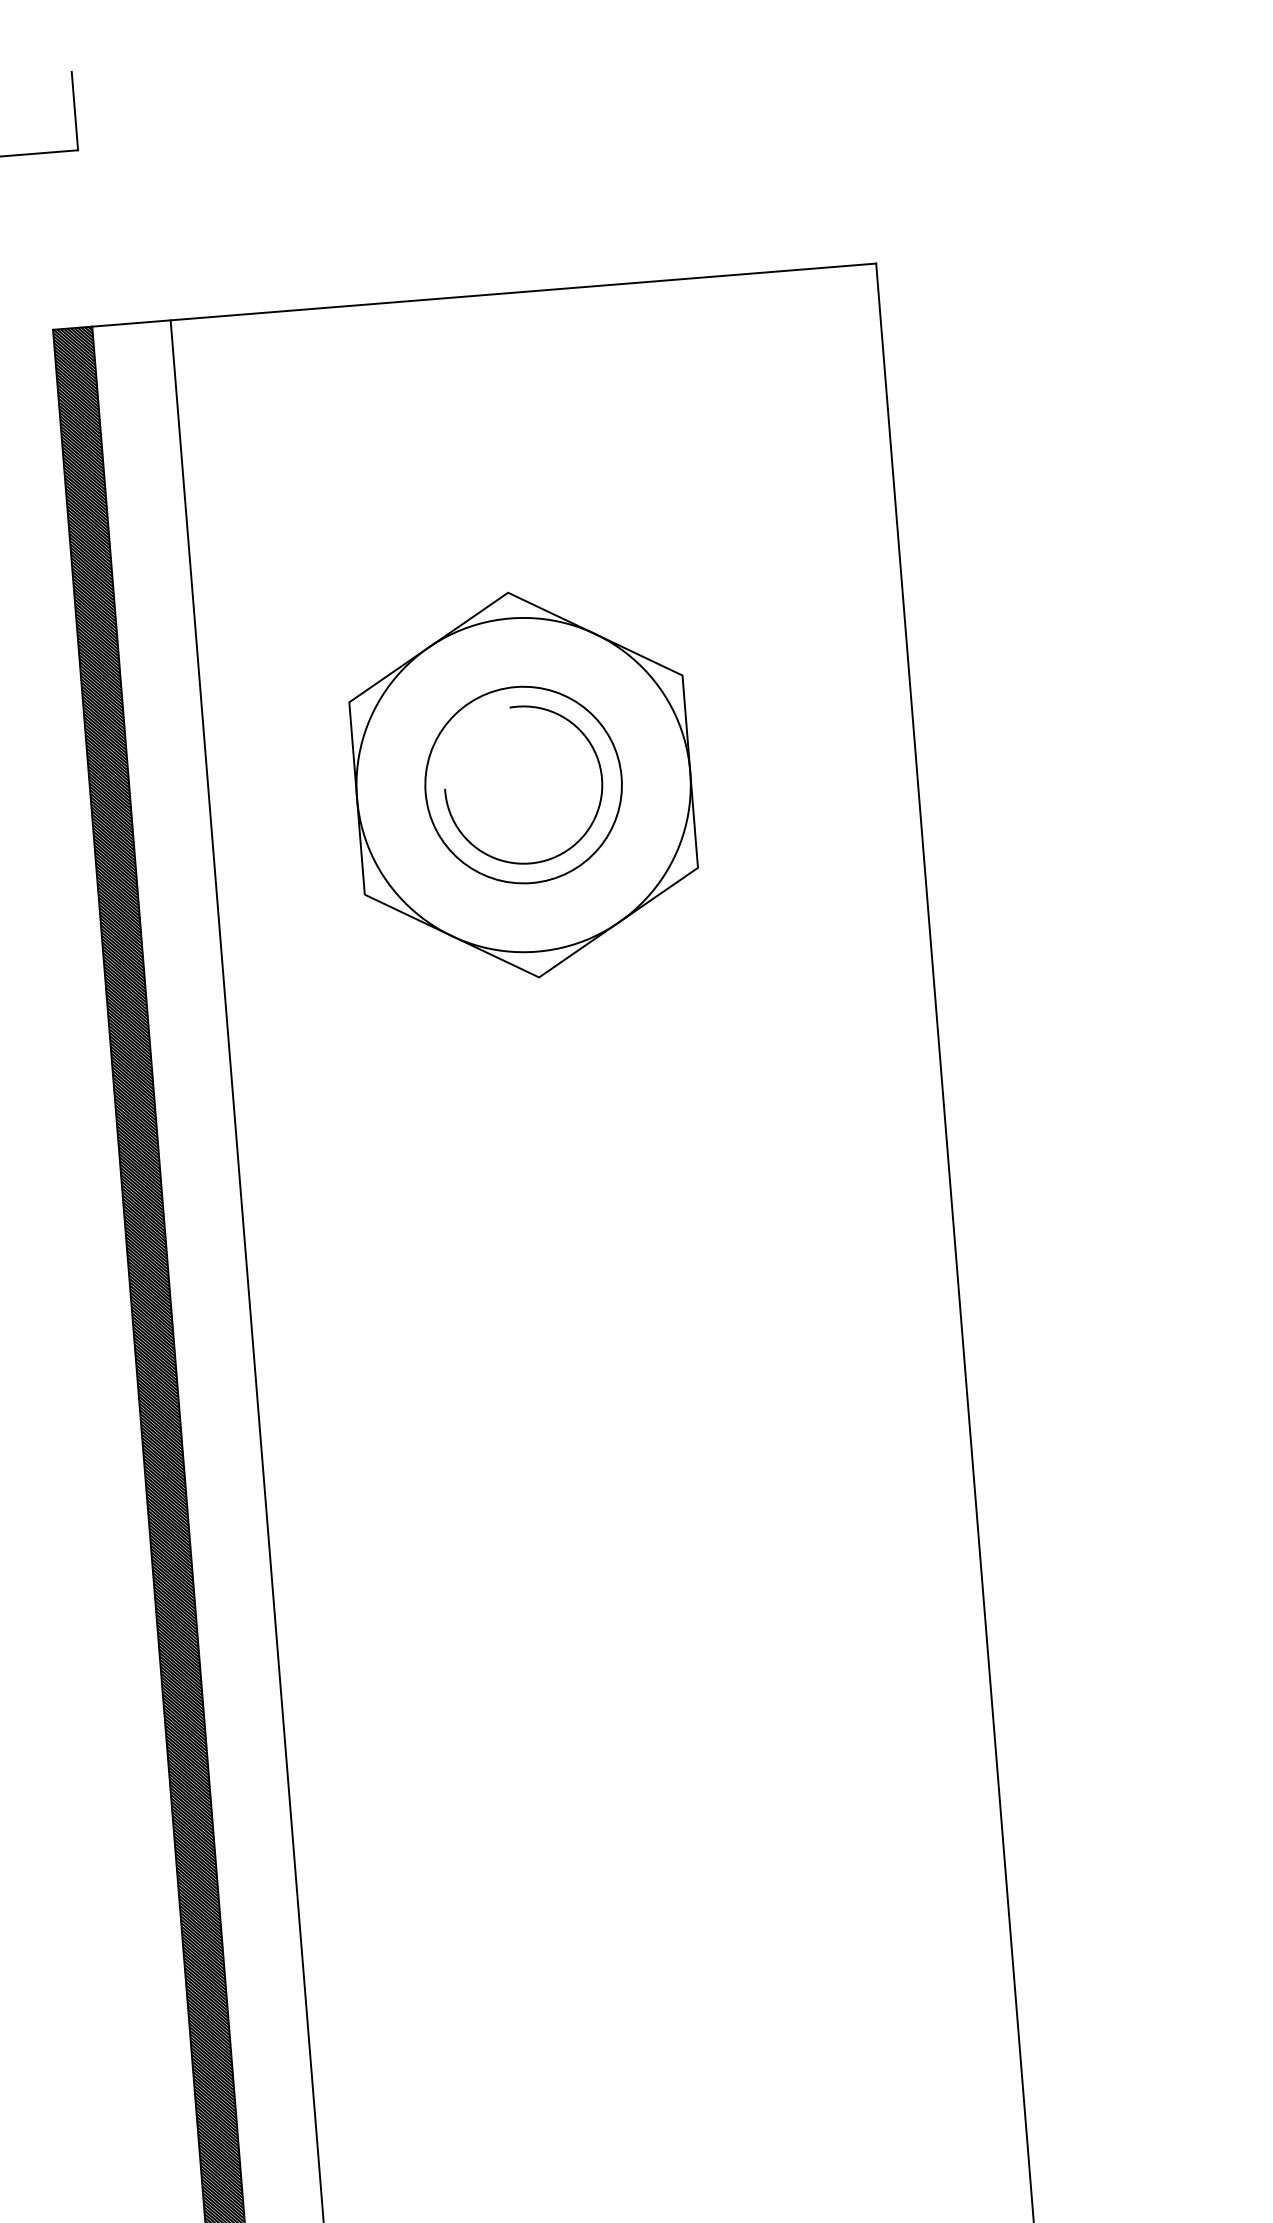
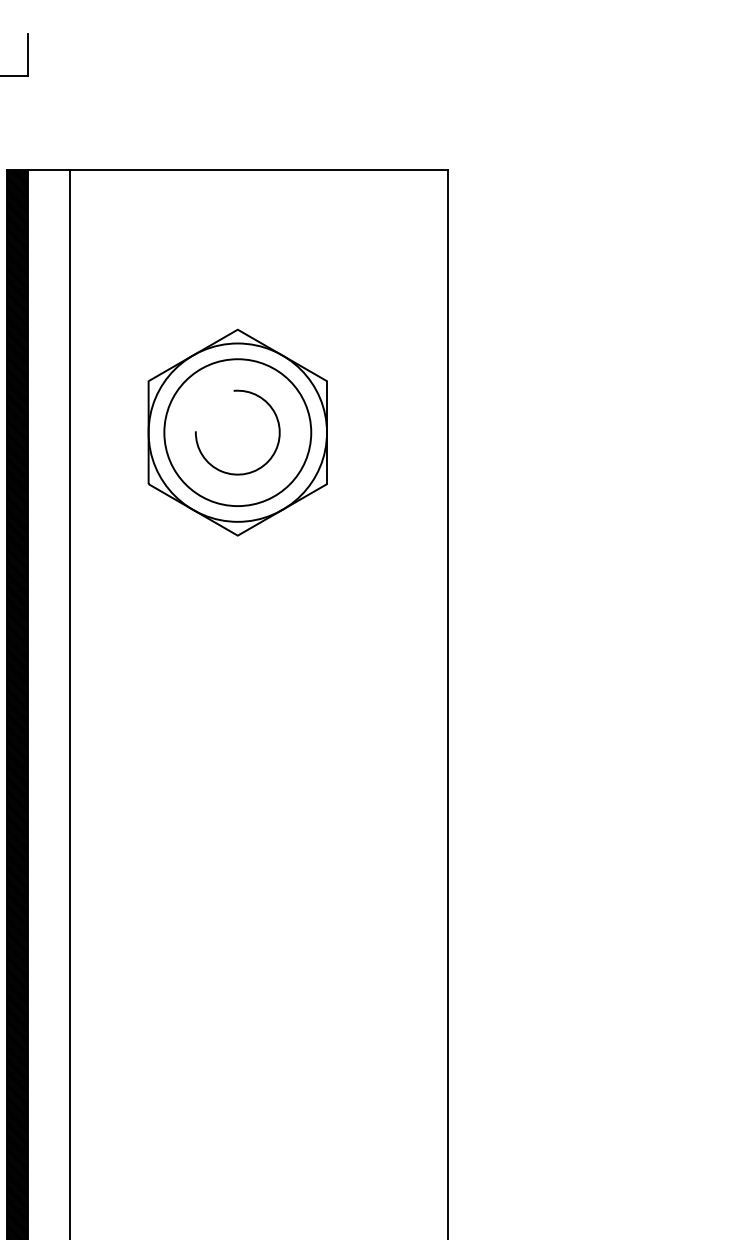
circle: (523, 784) -> (237, 432), size x1.4

